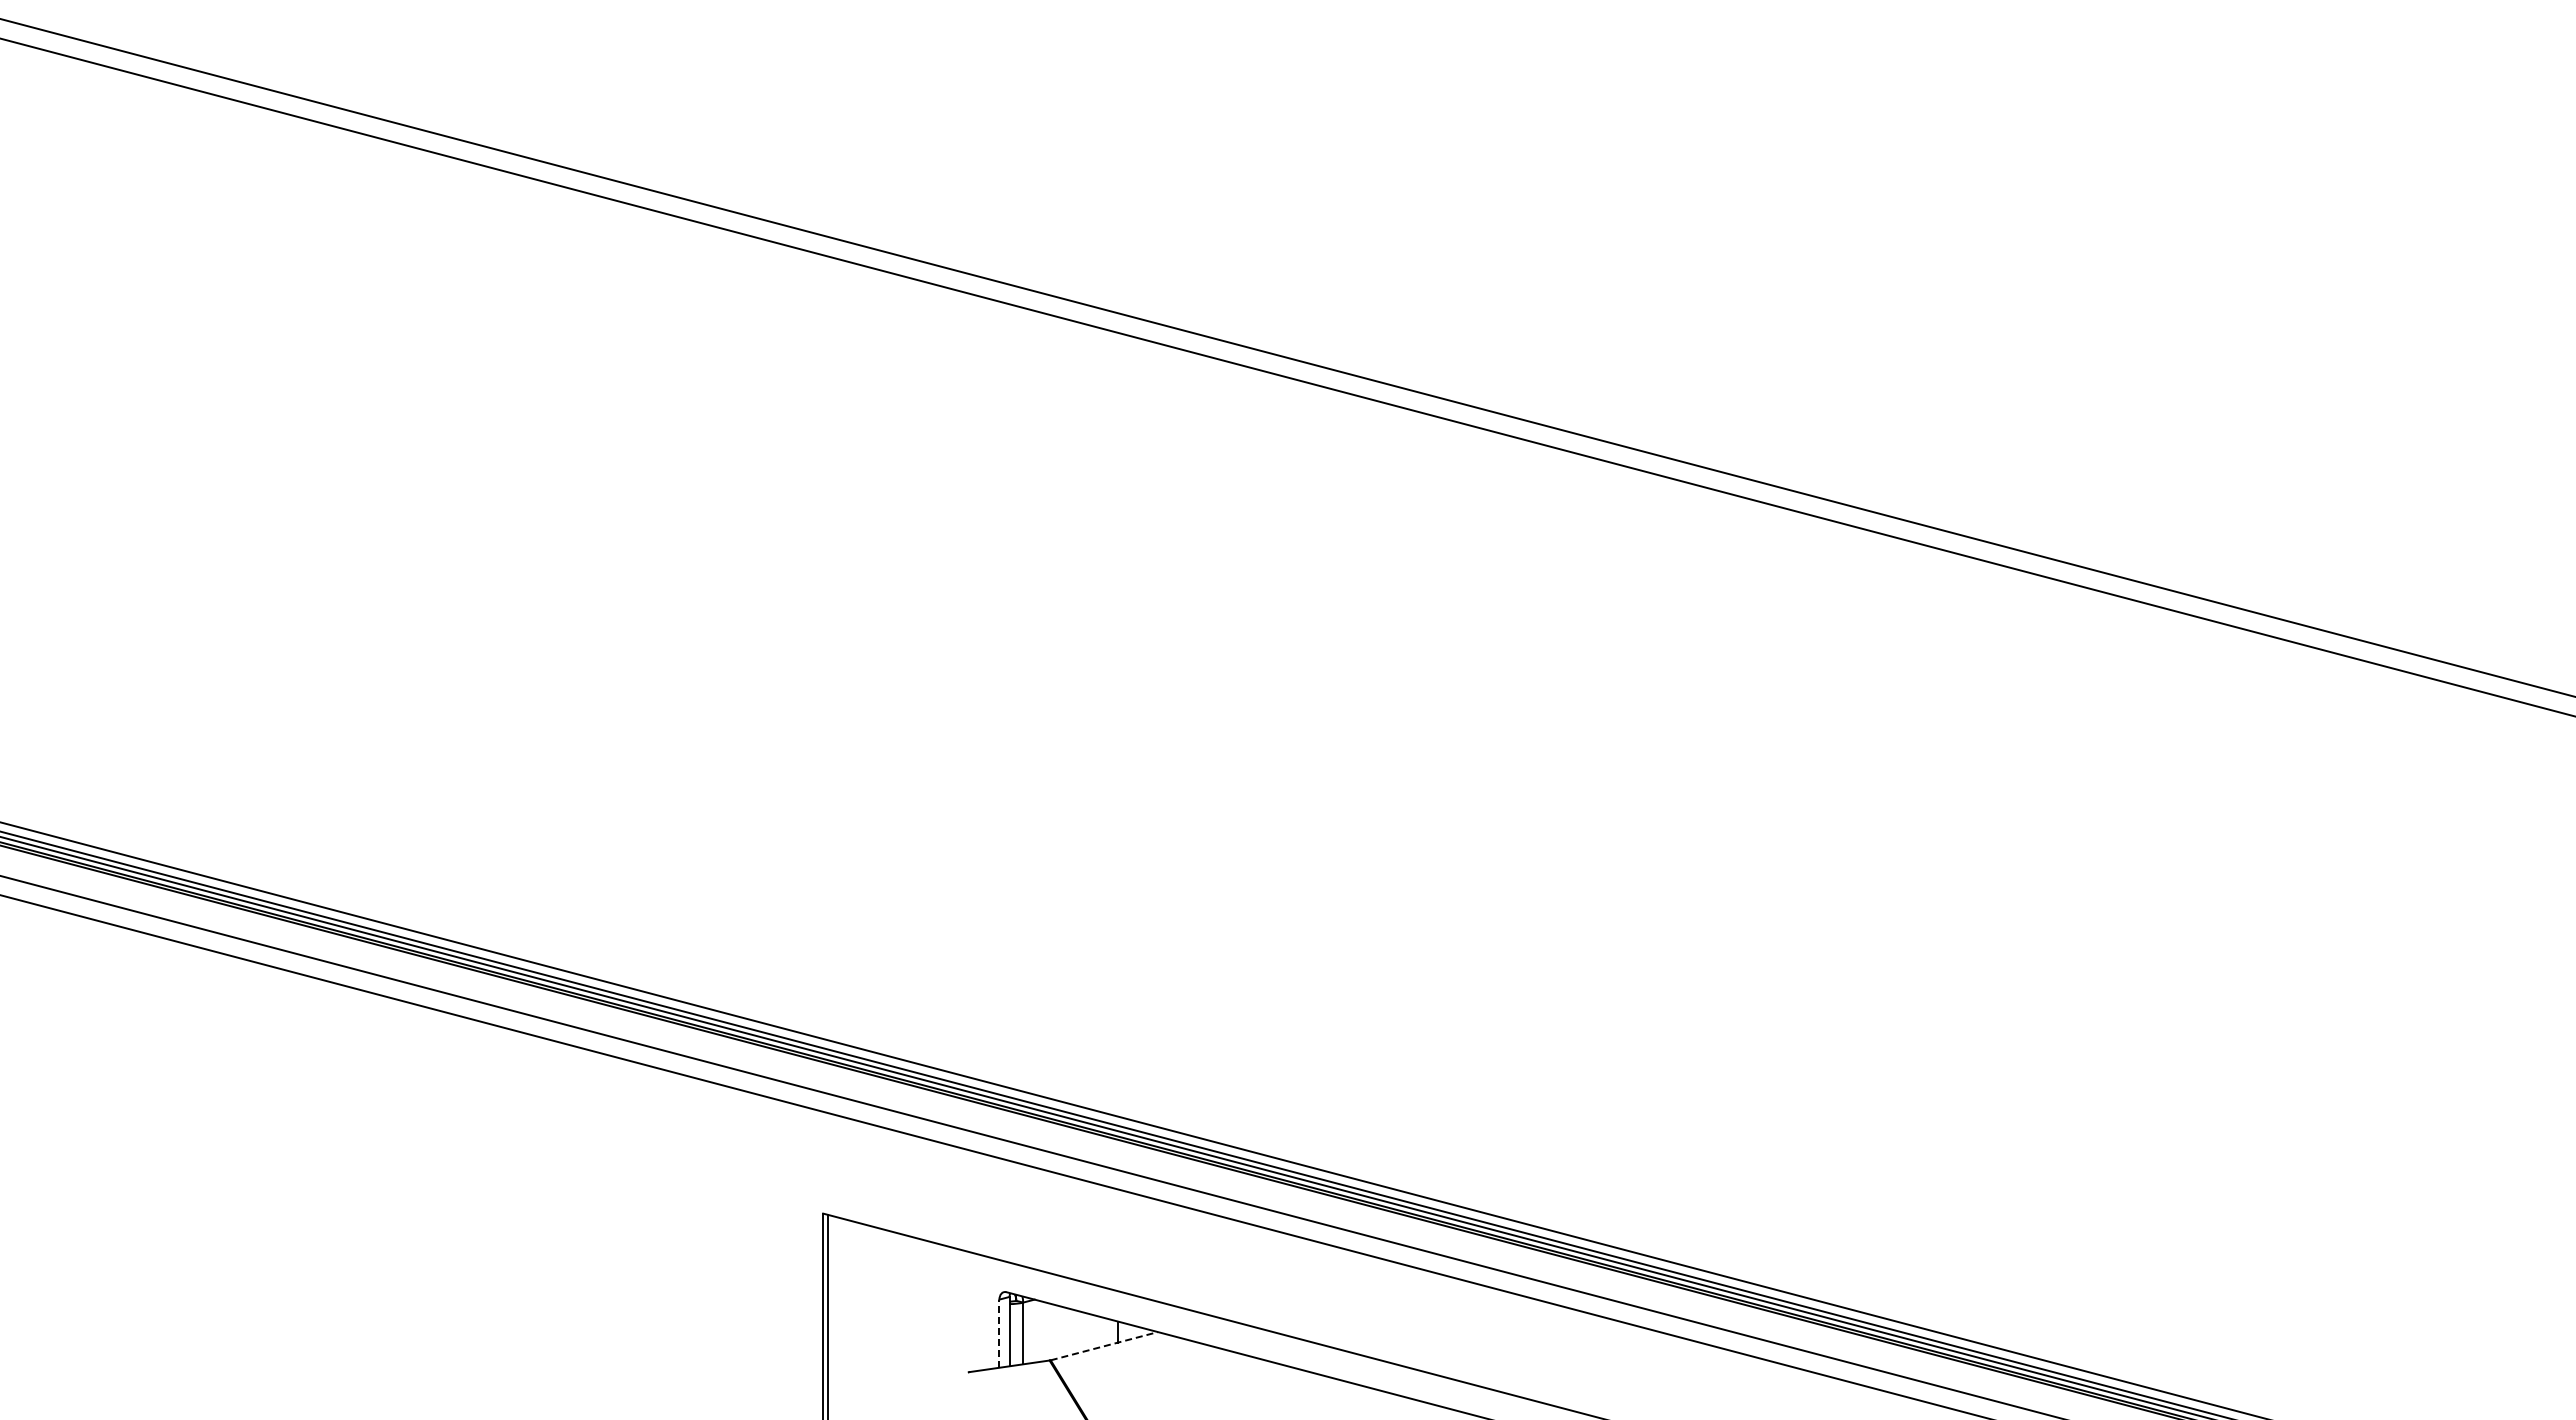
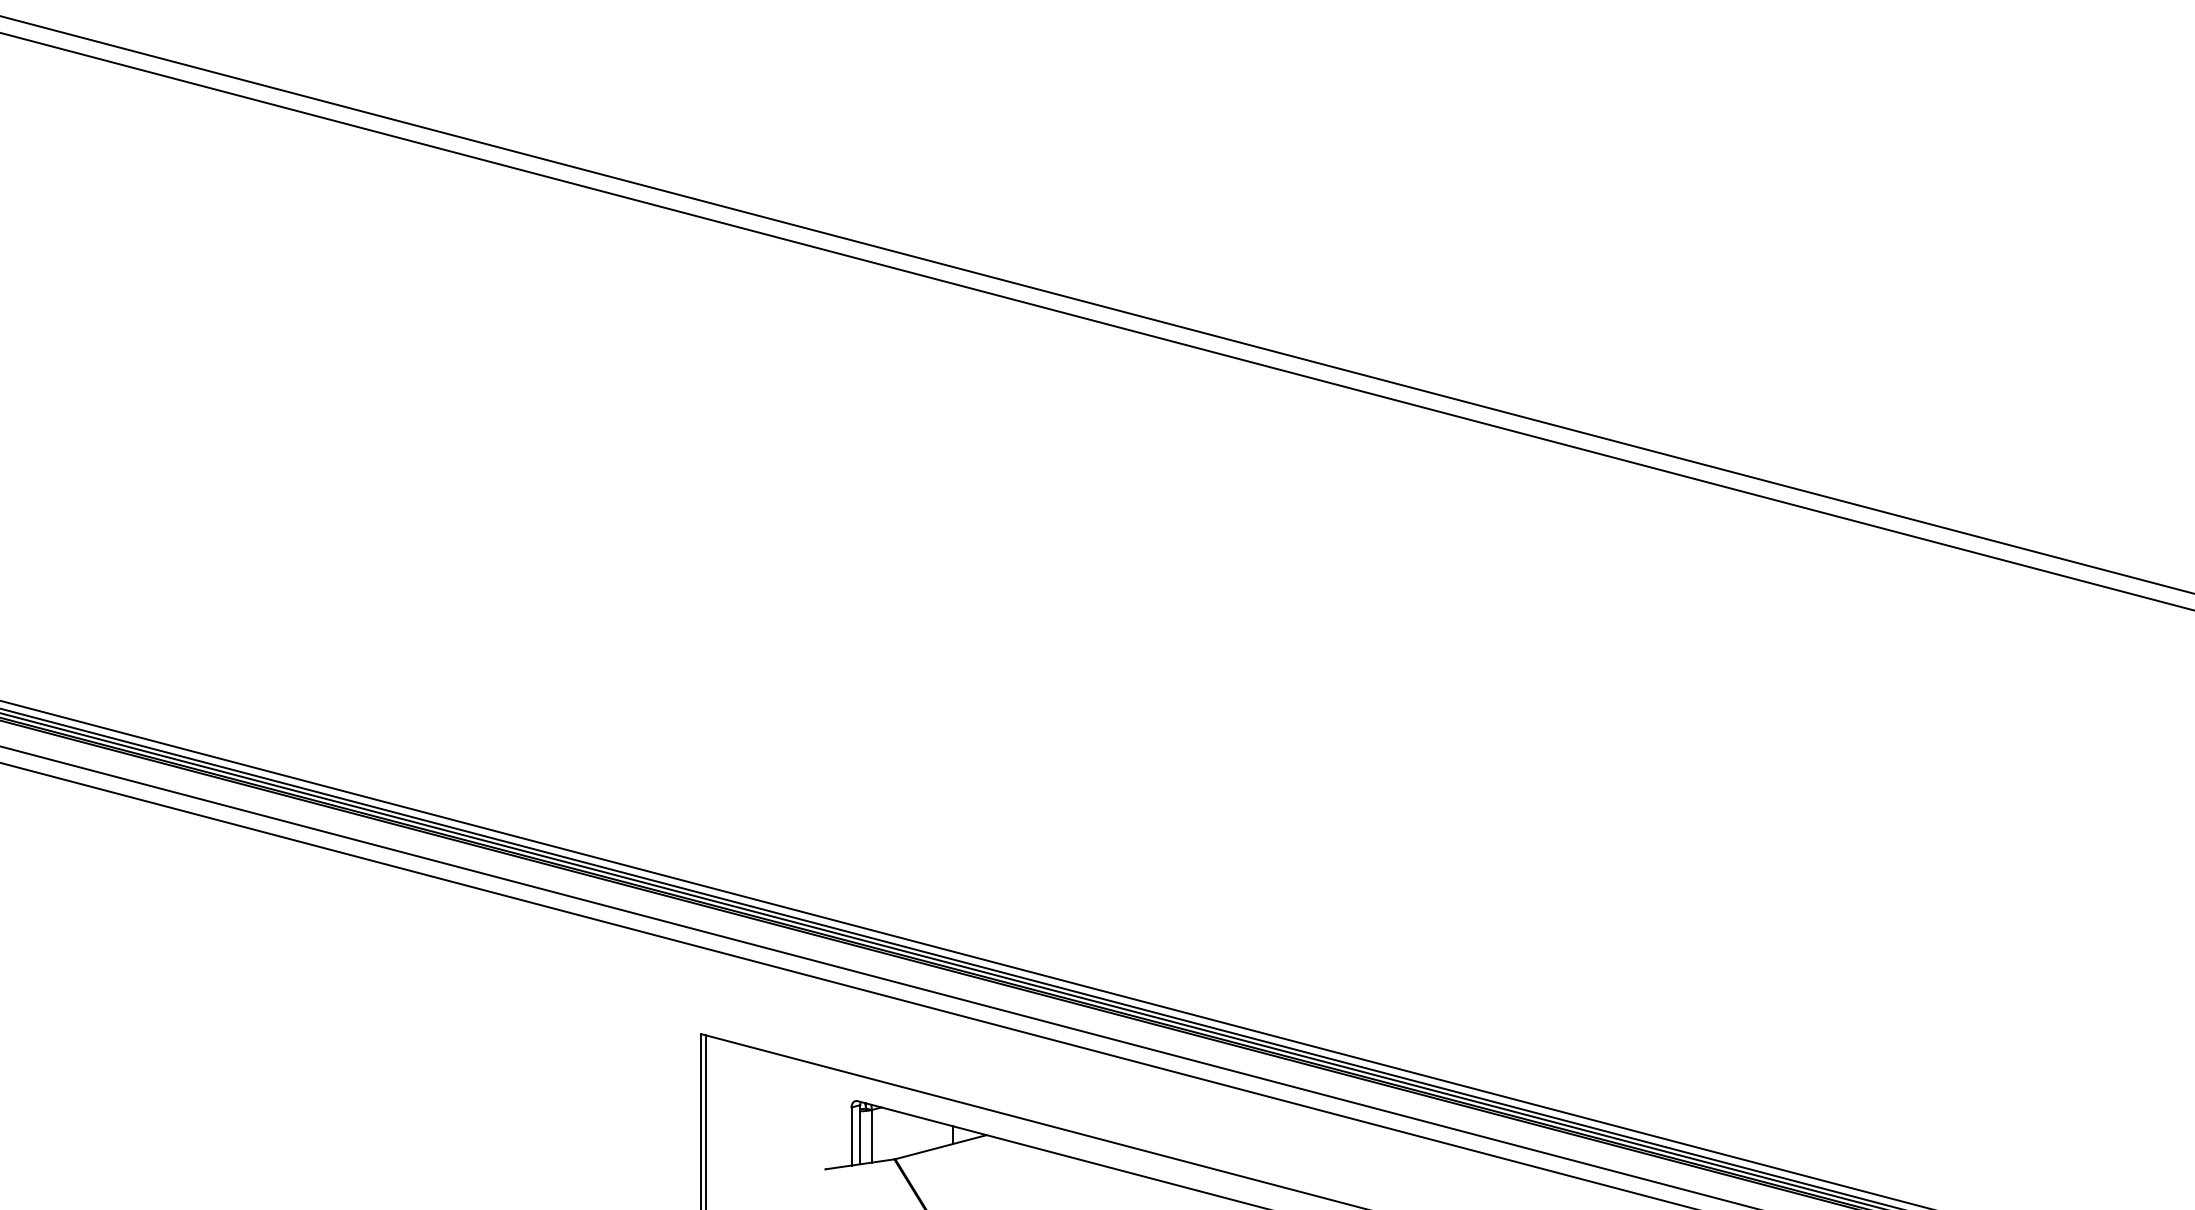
line: (999, 1333) -> (851, 1136), dashed -> solid
line: (1104, 1346) -> (941, 1147), dashed -> solid

